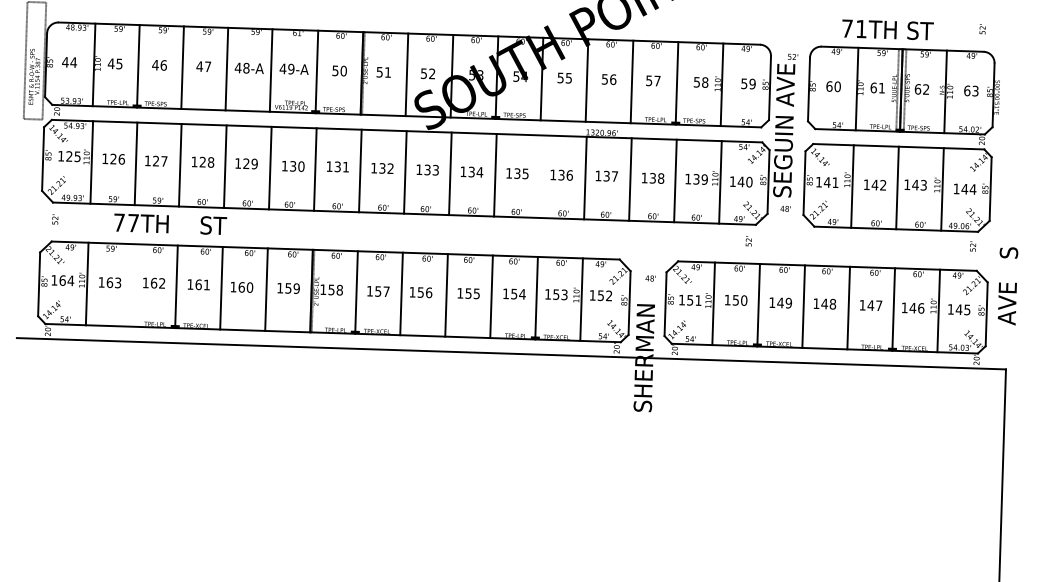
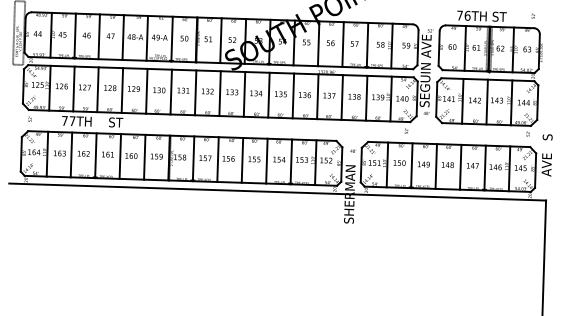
text: (861, 28) -> (467, 15), 71TH -> 76TH
line: (540, 175) -> (293, 95), added
line: (131, 284) -> (71, 154), added

